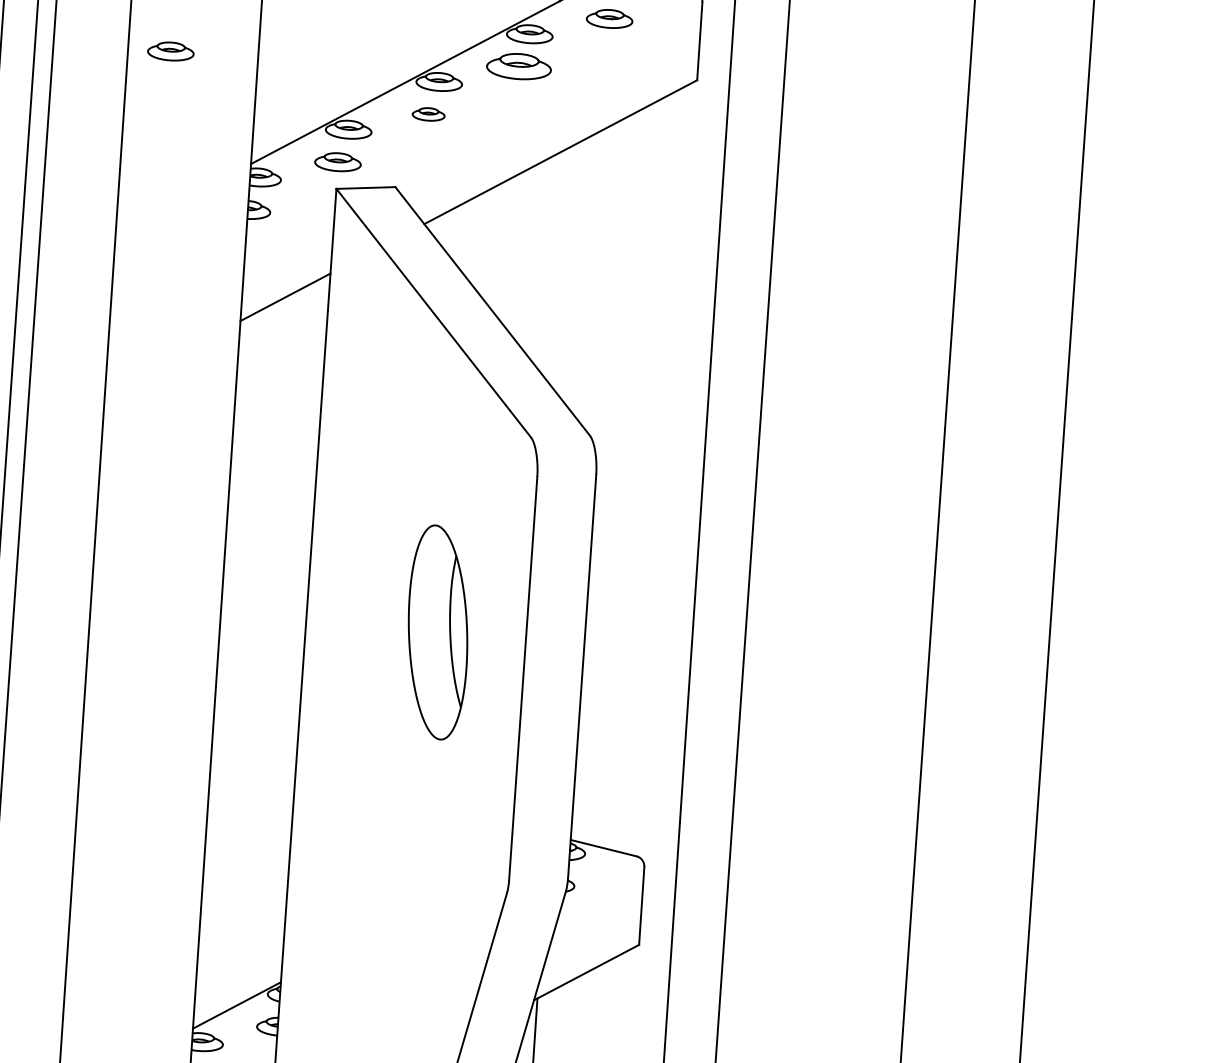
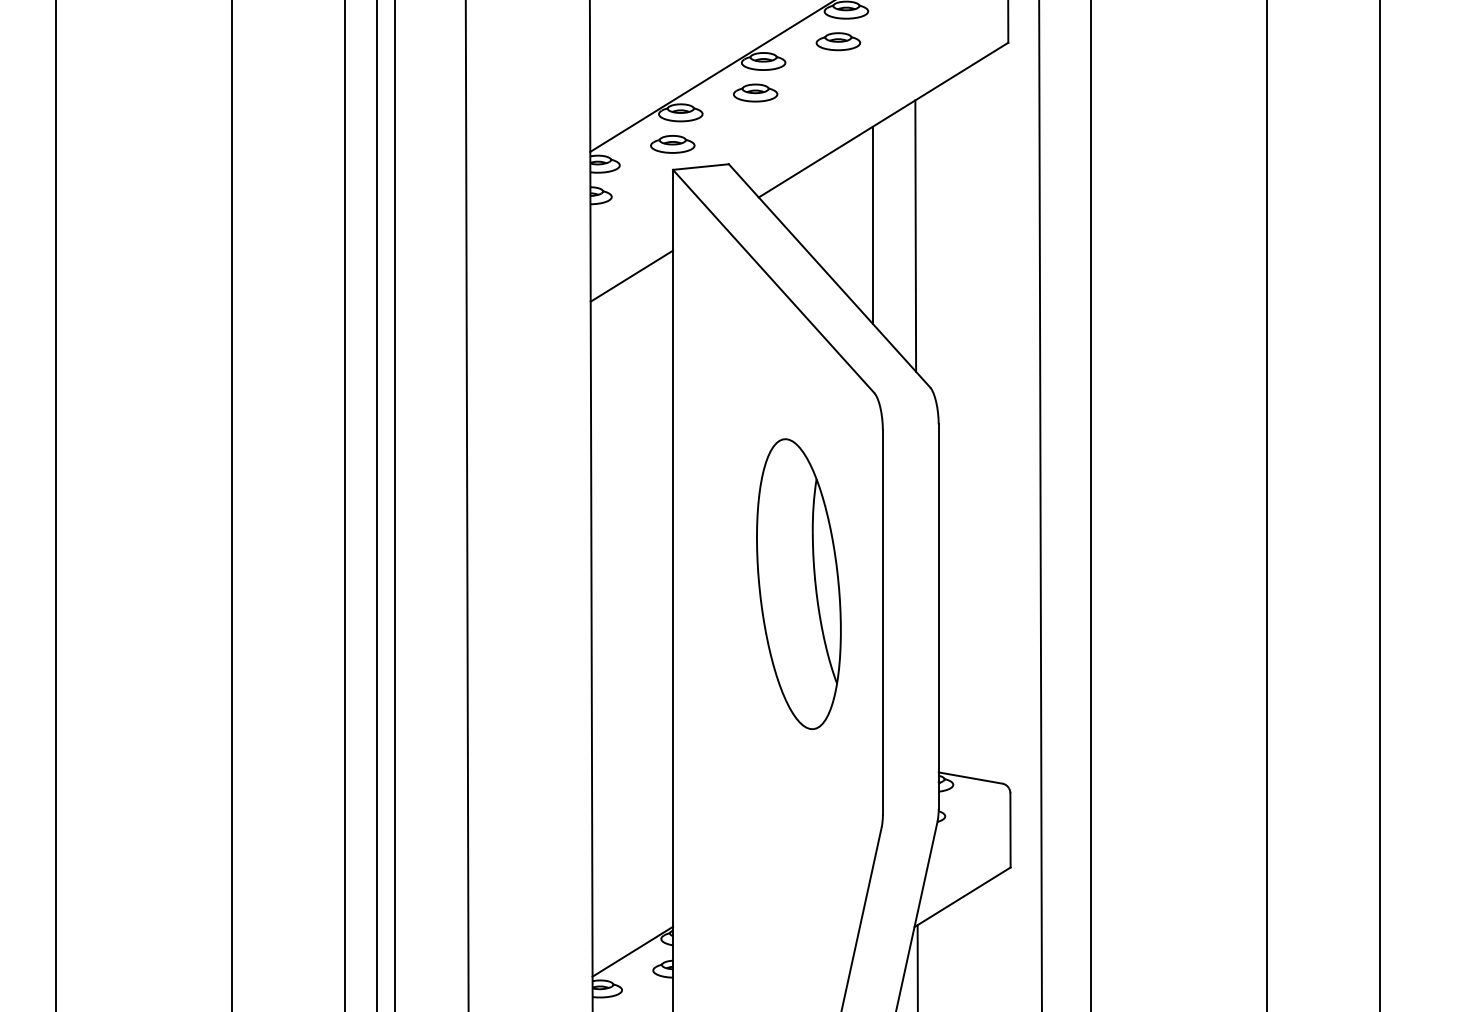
part: (170, 51) -> (506, 50), removed
part: (519, 66) -> (838, 41), size x0.71
part: (428, 113) -> (755, 92), size x1.43
line: (541, 260) -> (872, 224), added
line: (585, 275) -> (915, 235), added
part: (437, 632) -> (798, 584), size x1.43

